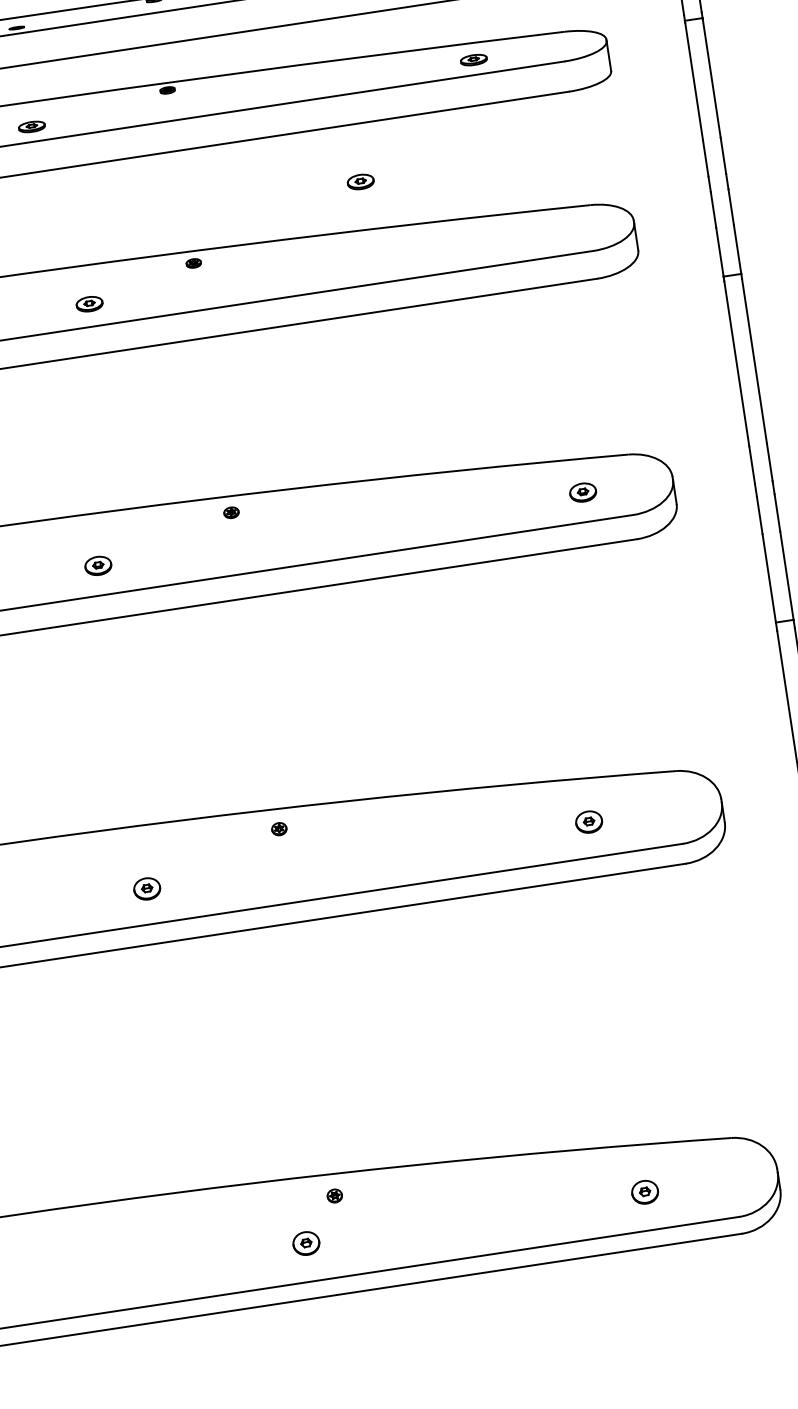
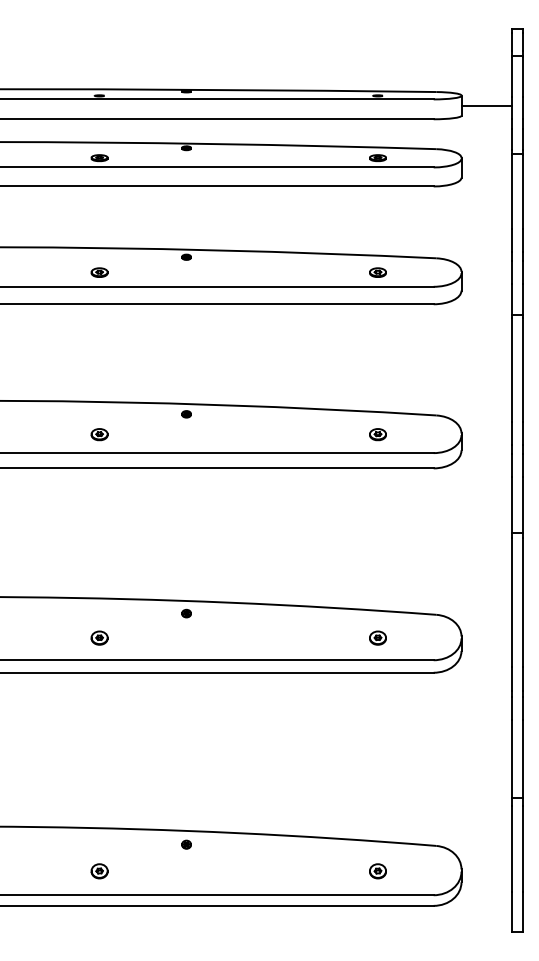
part: (359, 181) -> (377, 272), moved
part: (89, 303) -> (99, 272), moved
part: (582, 492) -> (377, 434), moved
part: (306, 1243) -> (99, 871), moved

